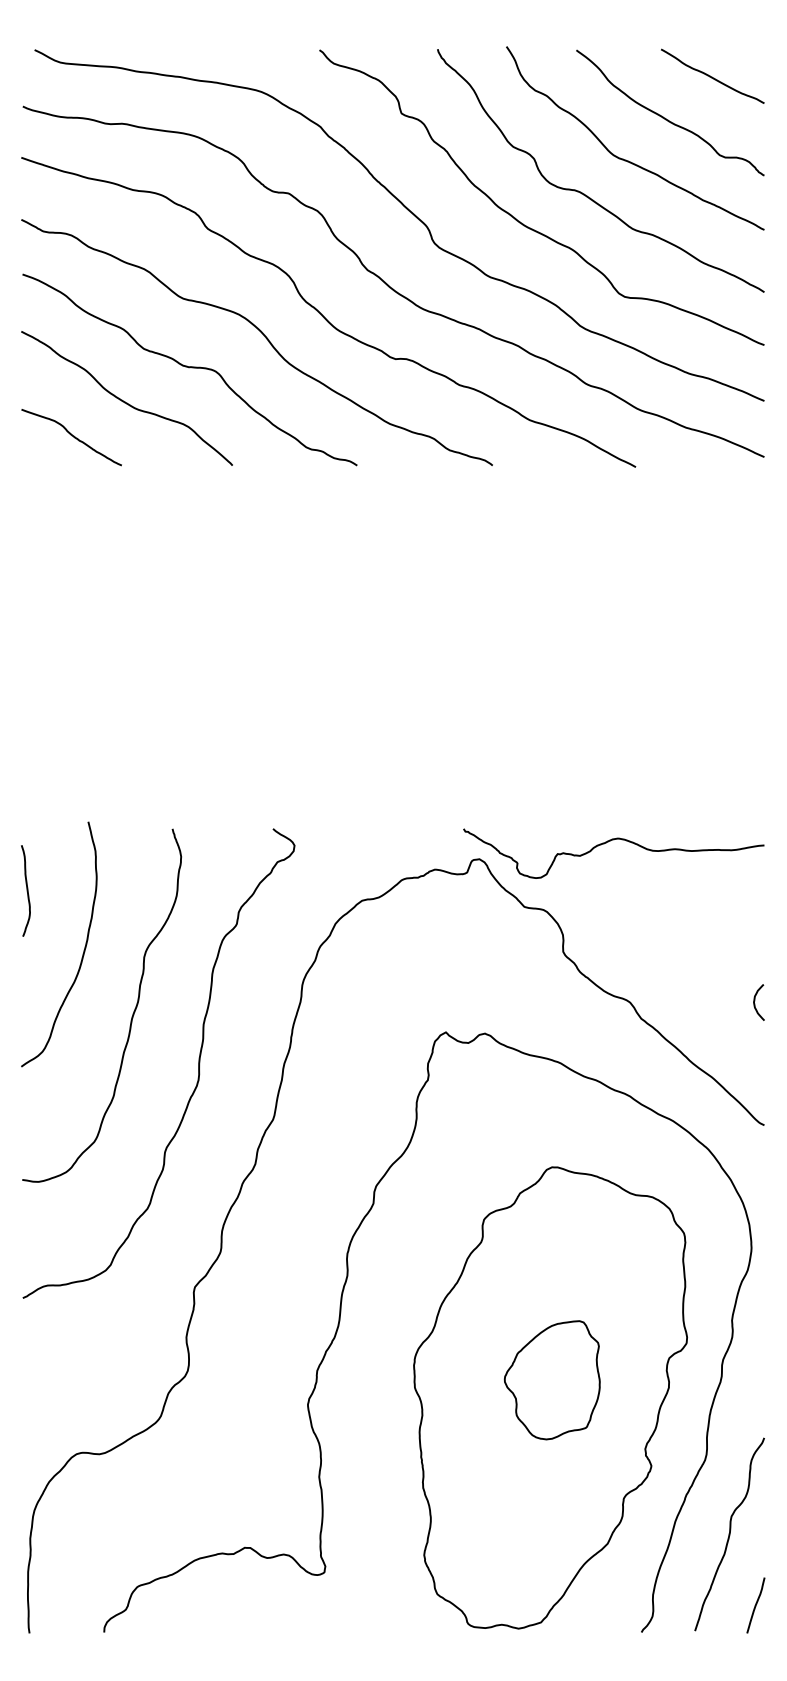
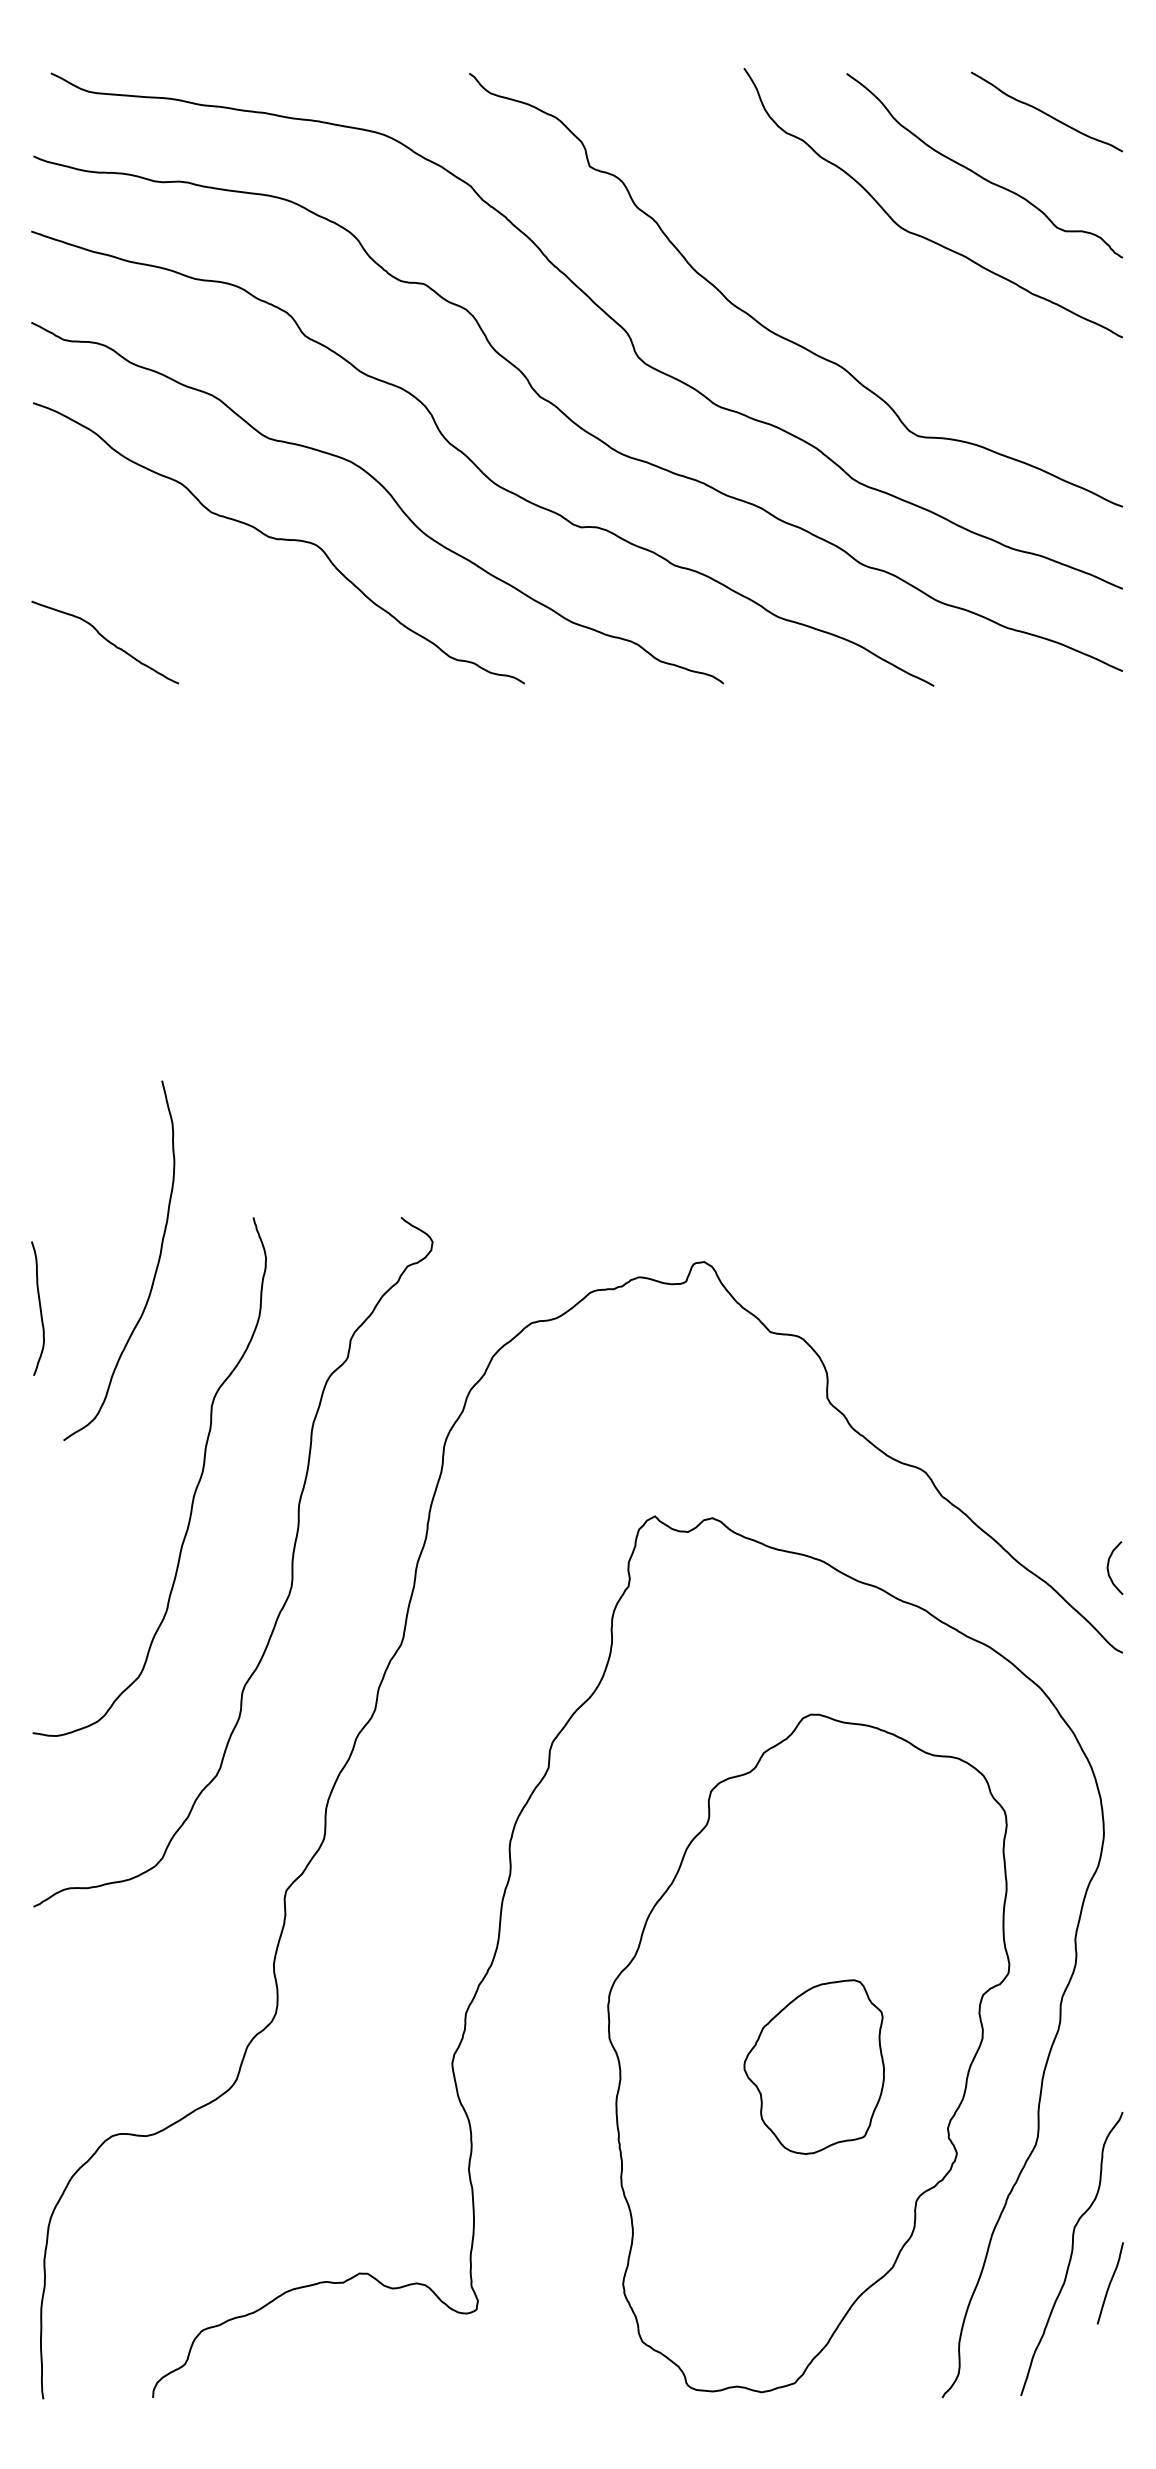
curve: (584, 193) -> (858, 284), removed
curve: (125, 401) -> (184, 589), removed
curve: (608, 842) -> (893, 1237), removed
curve: (82, 953) -> (153, 1274), moved
curve: (755, 1001) -> (1109, 1566), moved
part: (551, 1380) -> (813, 2067), moved
curve: (755, 1605) -> (1109, 2283), moved

